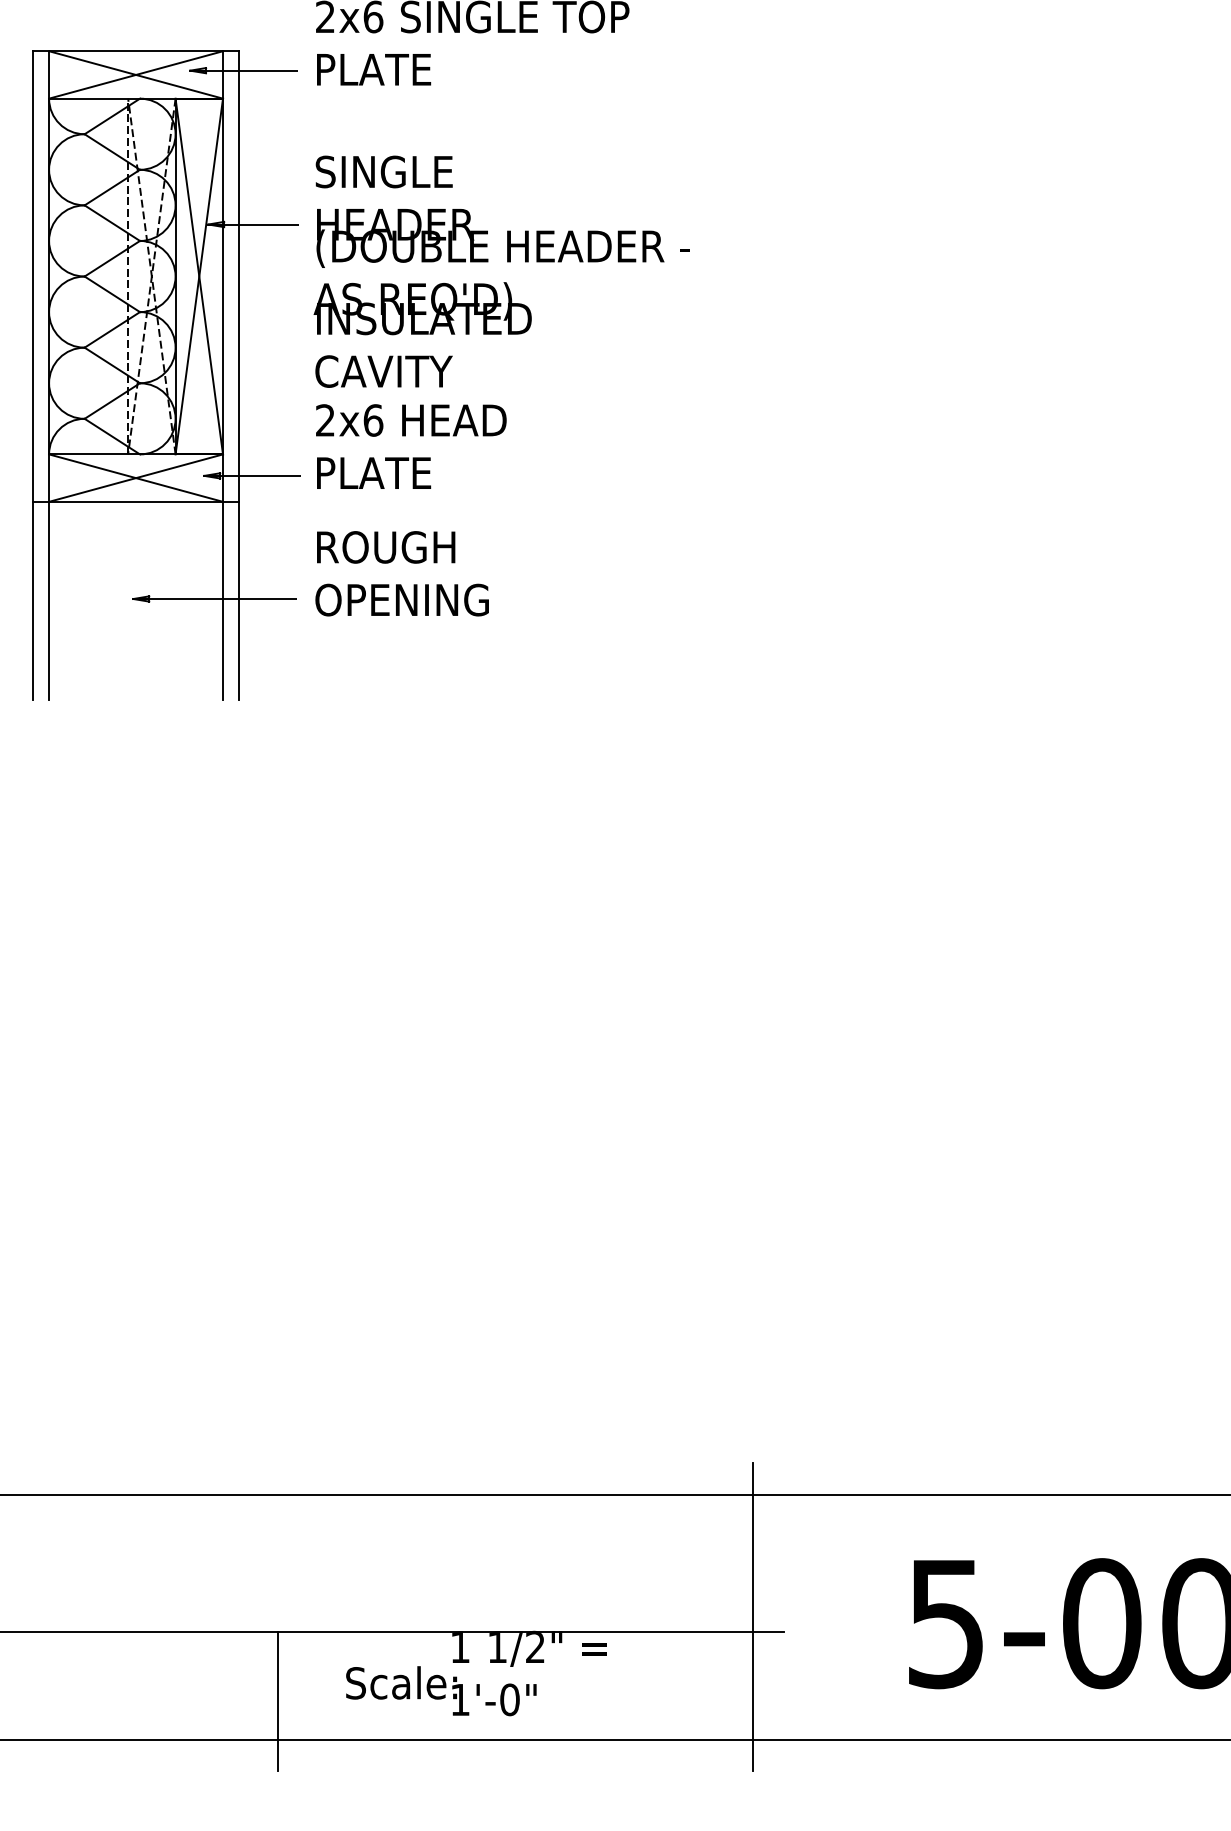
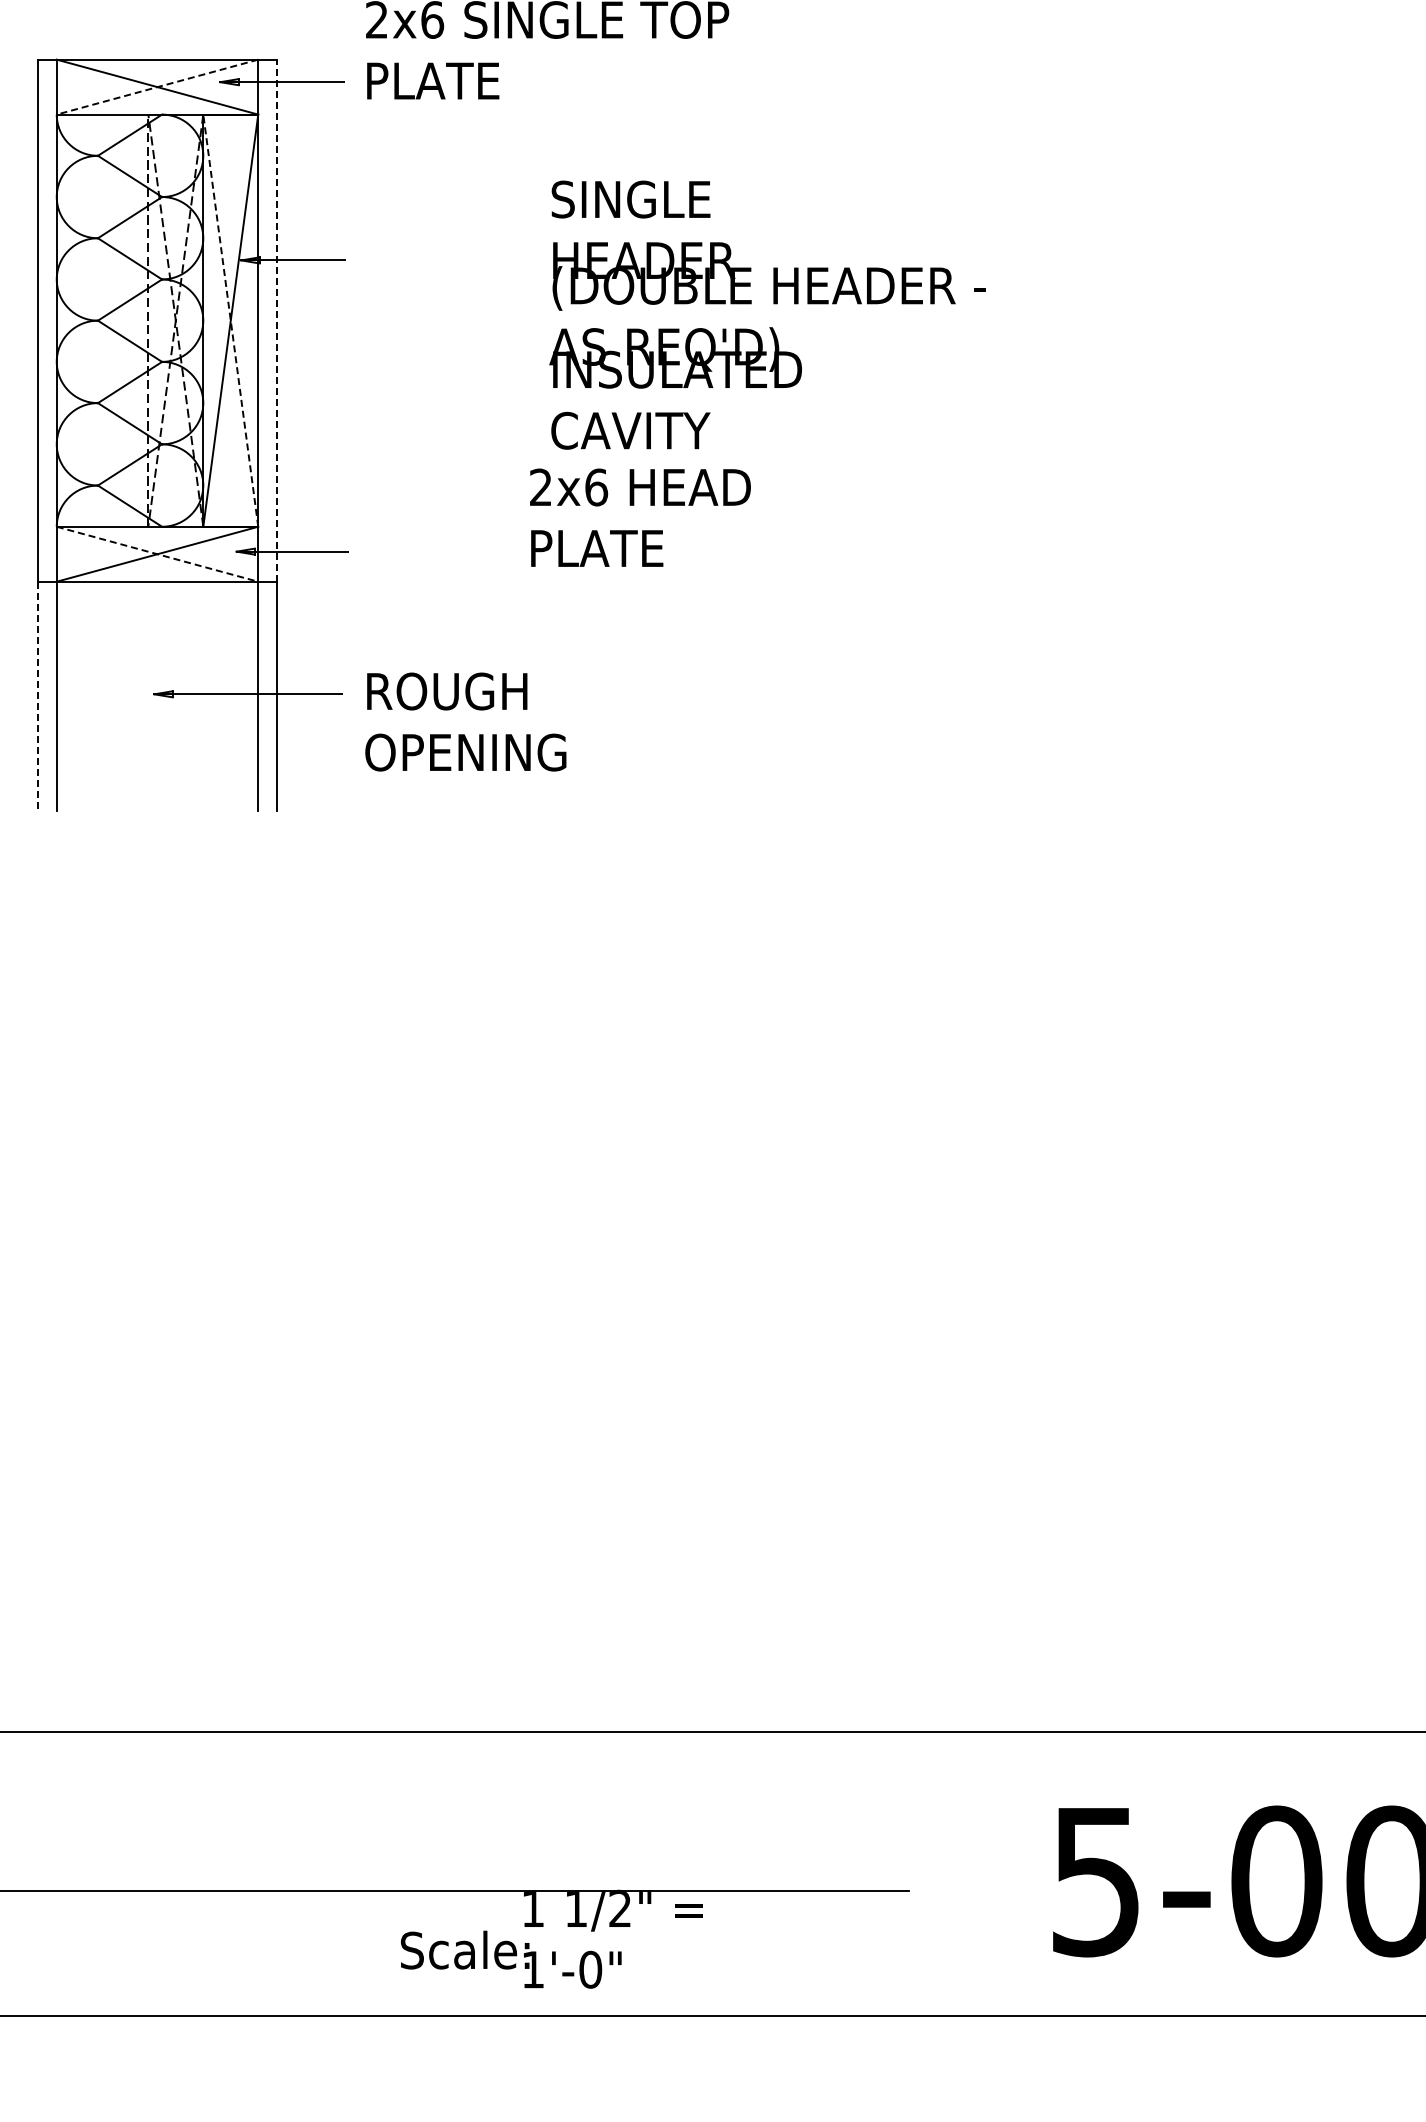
line: (136, 75) -> (157, 87), solid -> dashed
text: (502, 271) -> (767, 314), moved
line: (199, 276) -> (230, 320), solid -> dashed
line: (238, 276) -> (276, 320), solid -> dashed
text: (411, 446) -> (640, 517), moved
line: (136, 478) -> (158, 554), solid -> dashed
text: (401, 573) -> (465, 721), moved
line: (33, 600) -> (38, 696), solid -> dashed
line: (753, 1616) -> (872, 1873), removed
line: (277, 1701) -> (321, 1971), removed

